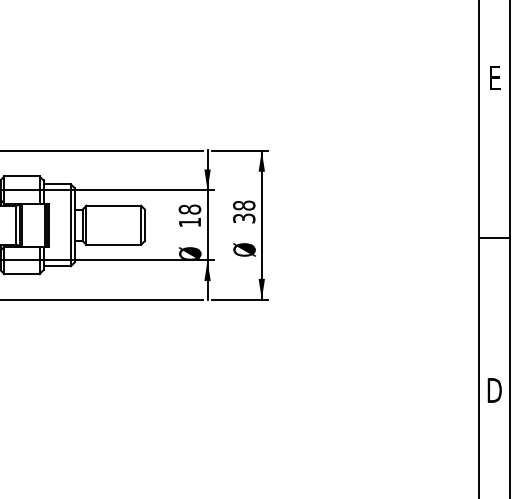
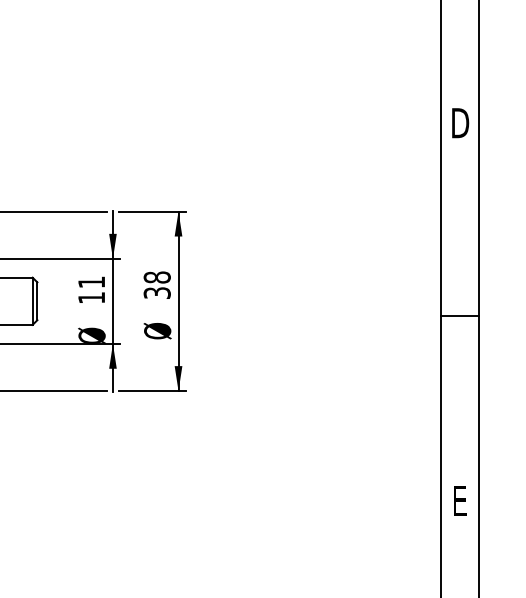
text: (495, 77) -> (461, 122), E -> D
text: (189, 209) -> (91, 282), 18 -> 11
text: (494, 390) -> (459, 501), D -> E

